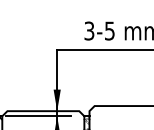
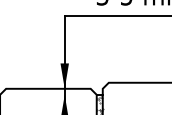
line: (38, 116) -> (42, 95), removed

